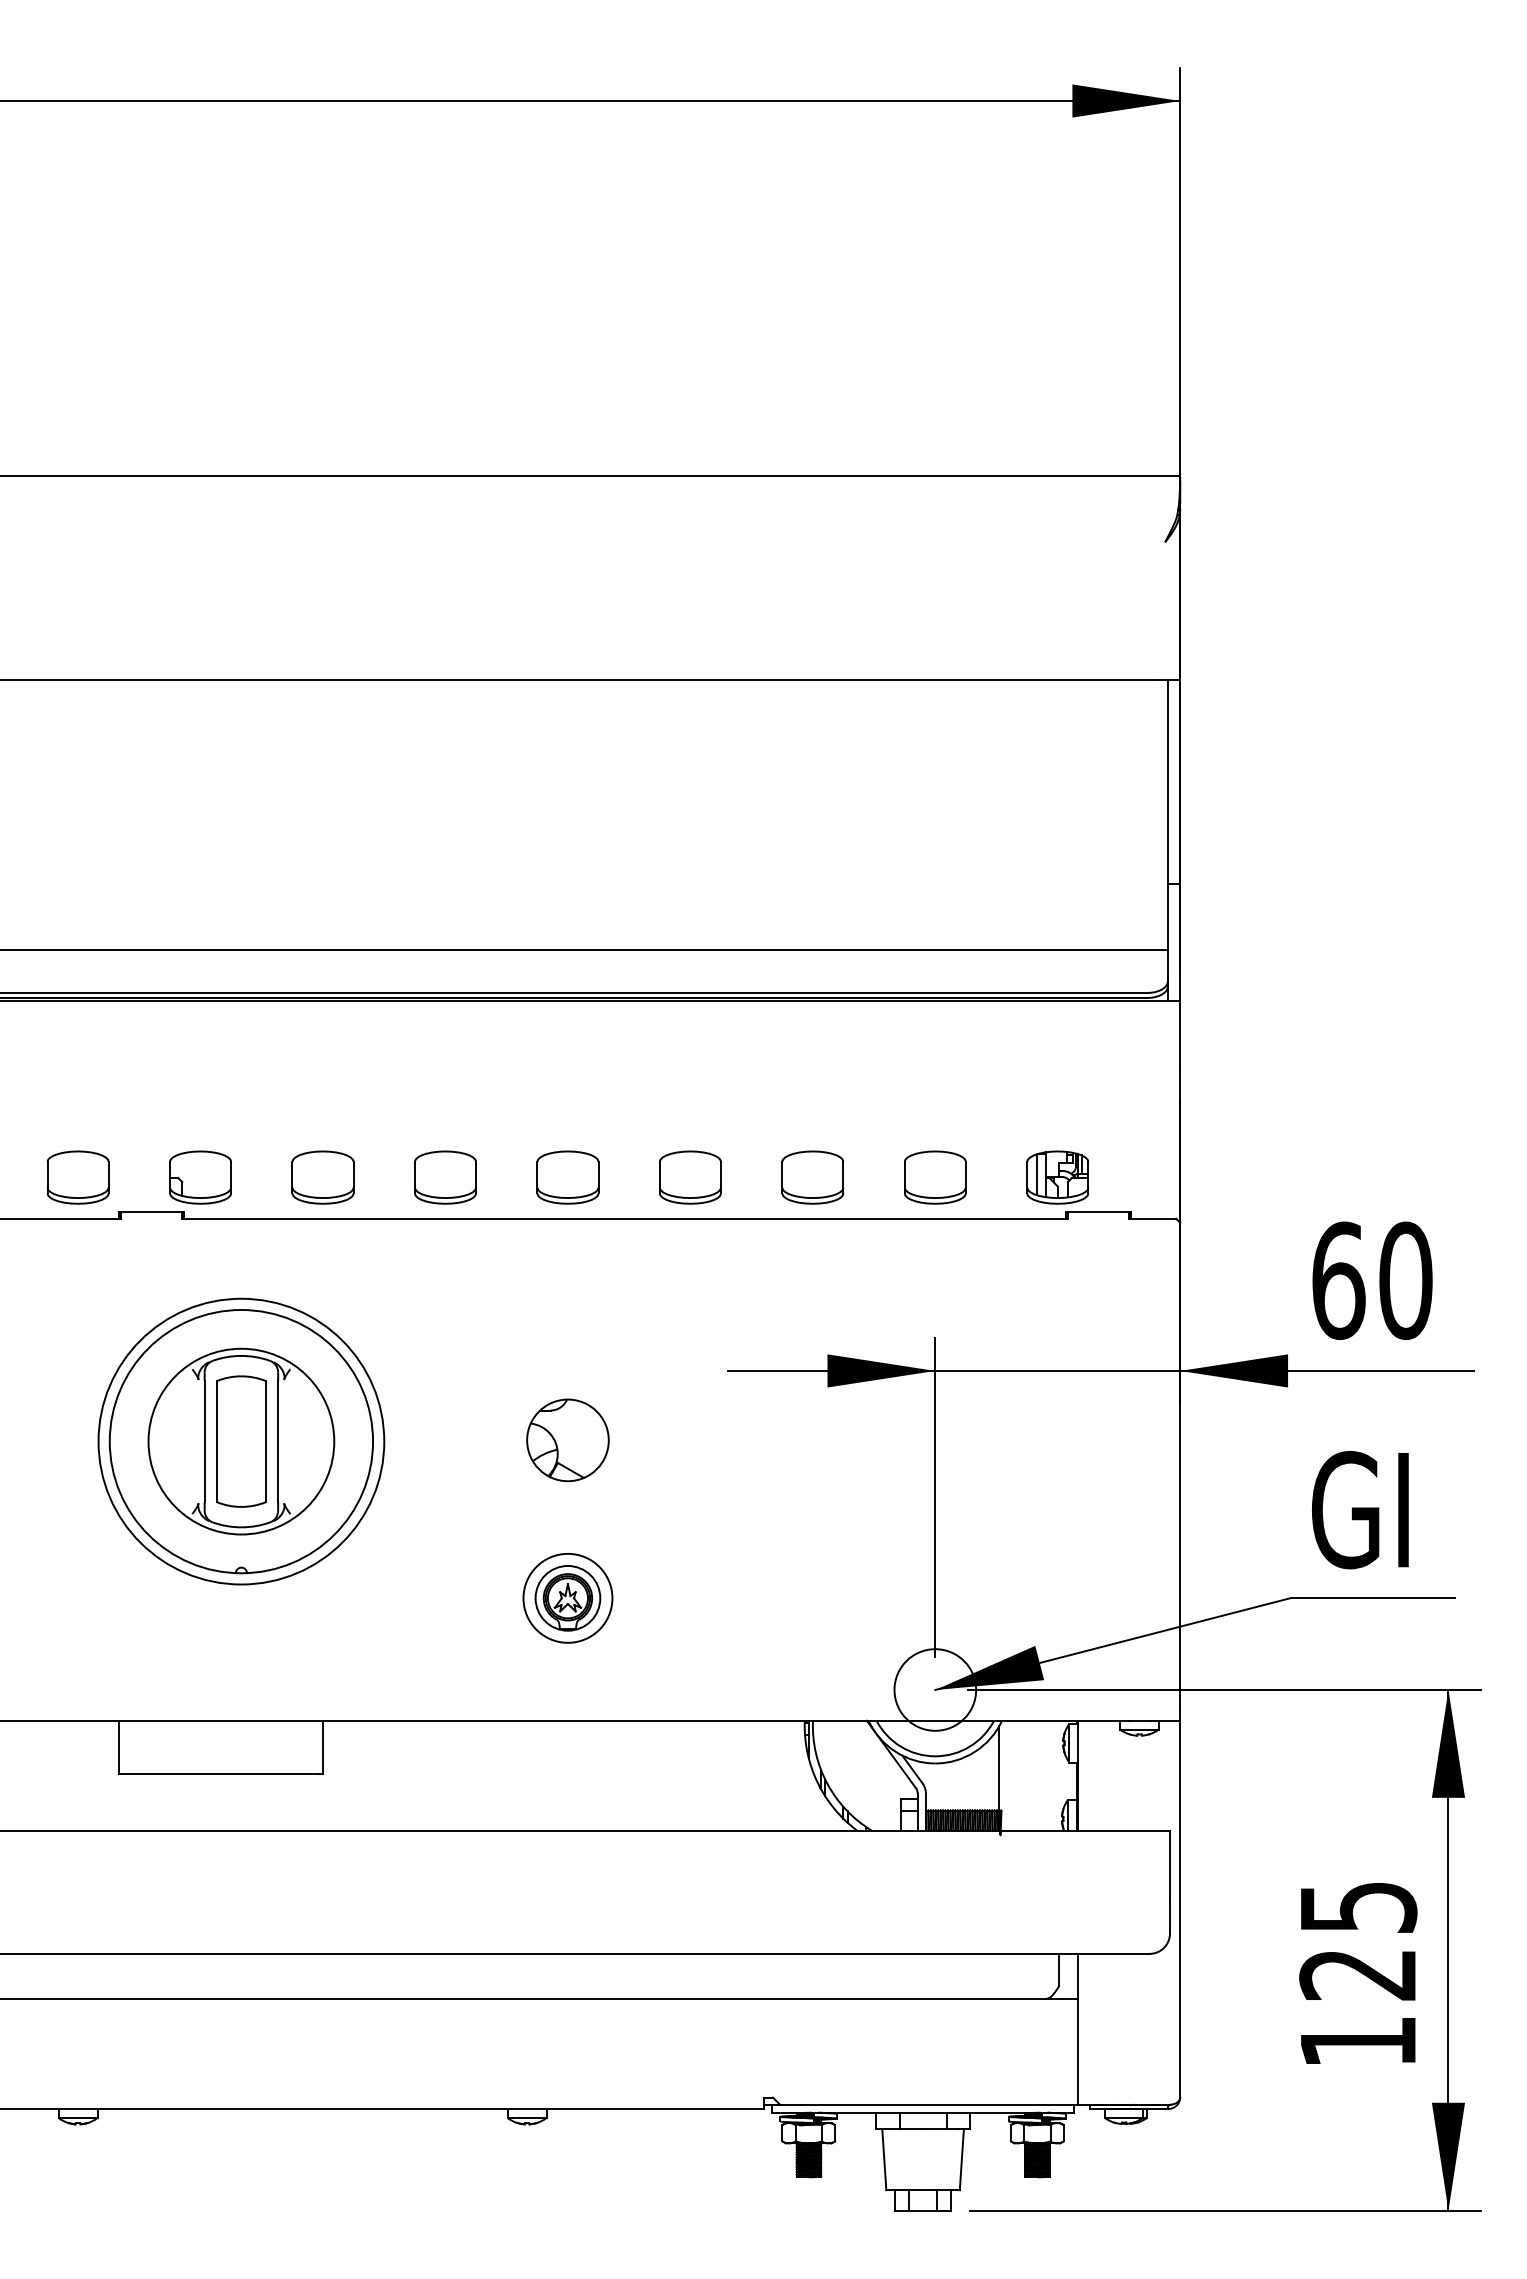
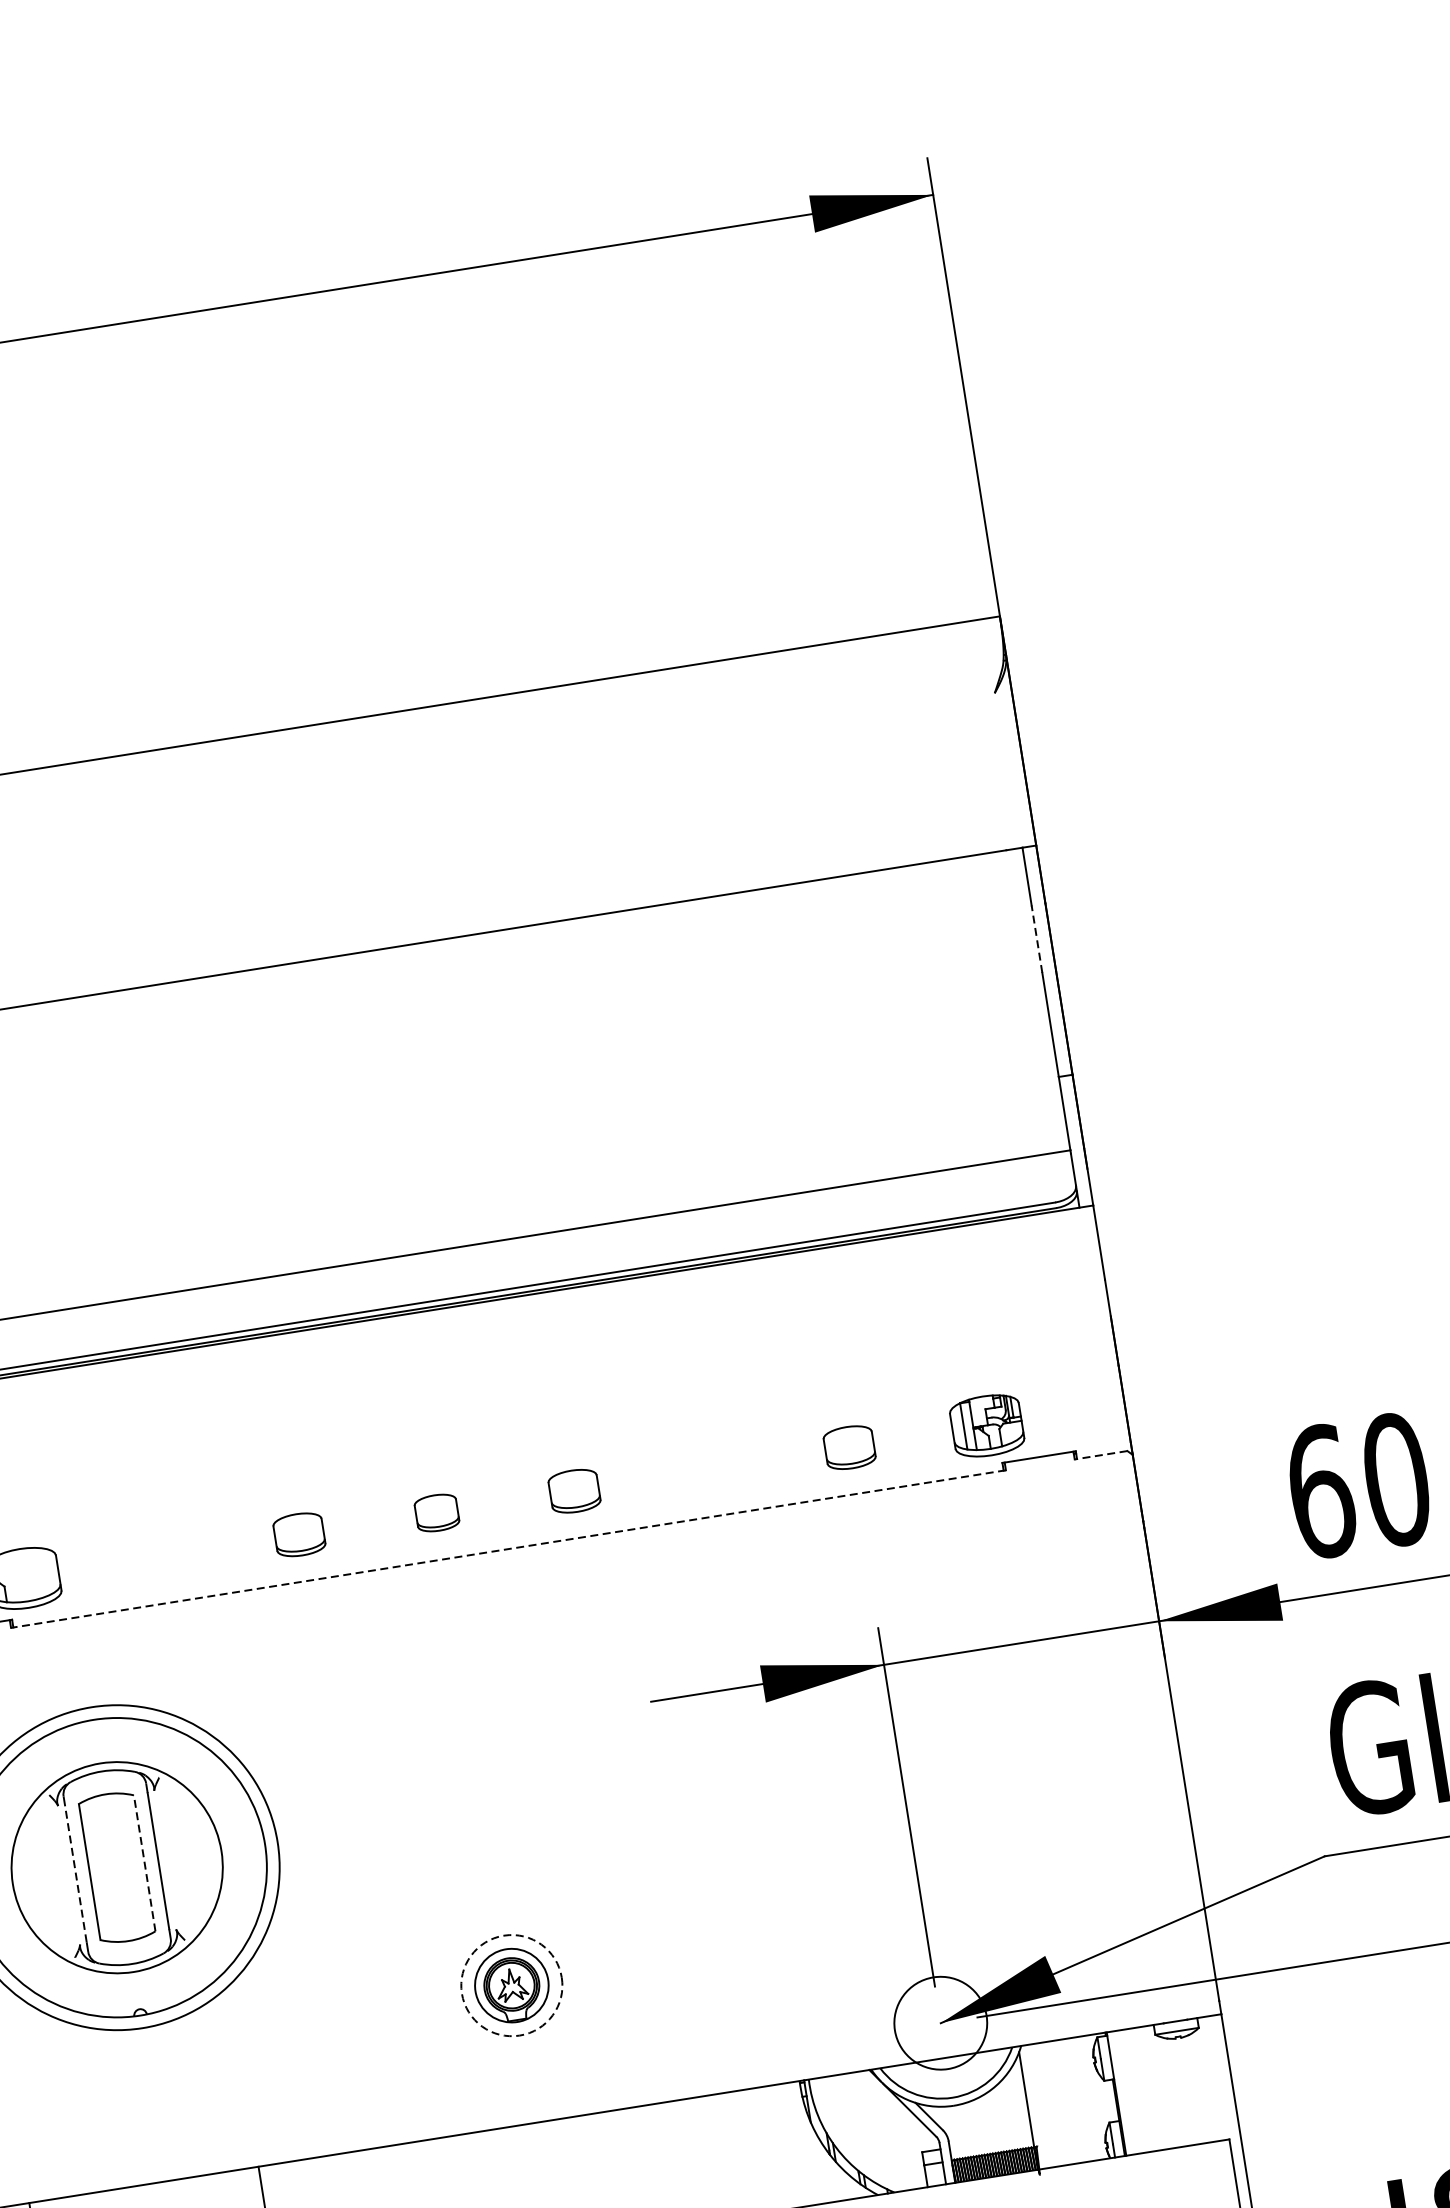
line: (1168, 761) -> (1037, 938), solid -> dashed
part: (322, 1177) -> (161, 1556), removed
part: (445, 1177) -> (299, 1534), size x0.7
part: (567, 1177) -> (436, 1513), size x0.6
part: (690, 1177) -> (574, 1491), size x0.7
part: (812, 1177) -> (711, 1469), removed
part: (935, 1177) -> (849, 1447), size x0.7
line: (625, 1218) -> (508, 1548), solid -> dashed
line: (1152, 1218) -> (1100, 1455), solid -> dashed
part: (567, 1440) -> (483, 1808), removed
line: (204, 1441) -> (75, 1874), solid -> dashed
line: (265, 1441) -> (144, 1863), solid -> dashed
circle: (567, 1597) -> (511, 1984), solid -> dashed

